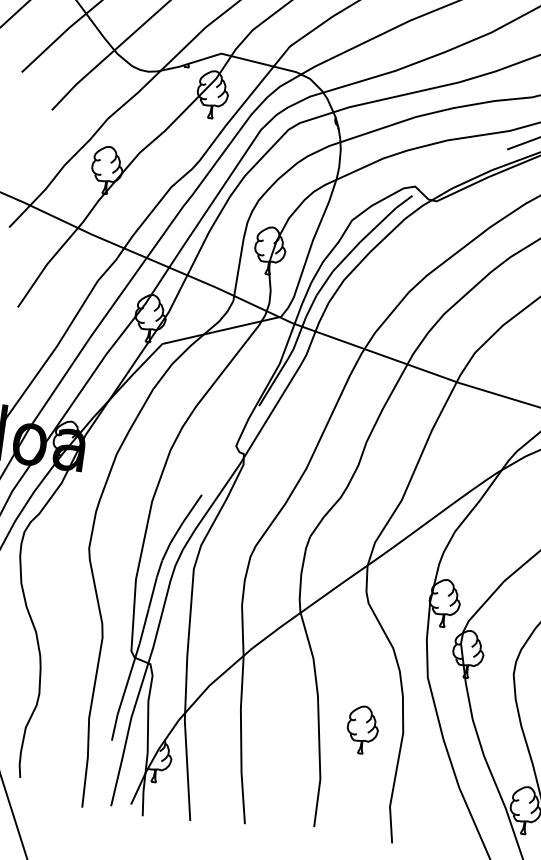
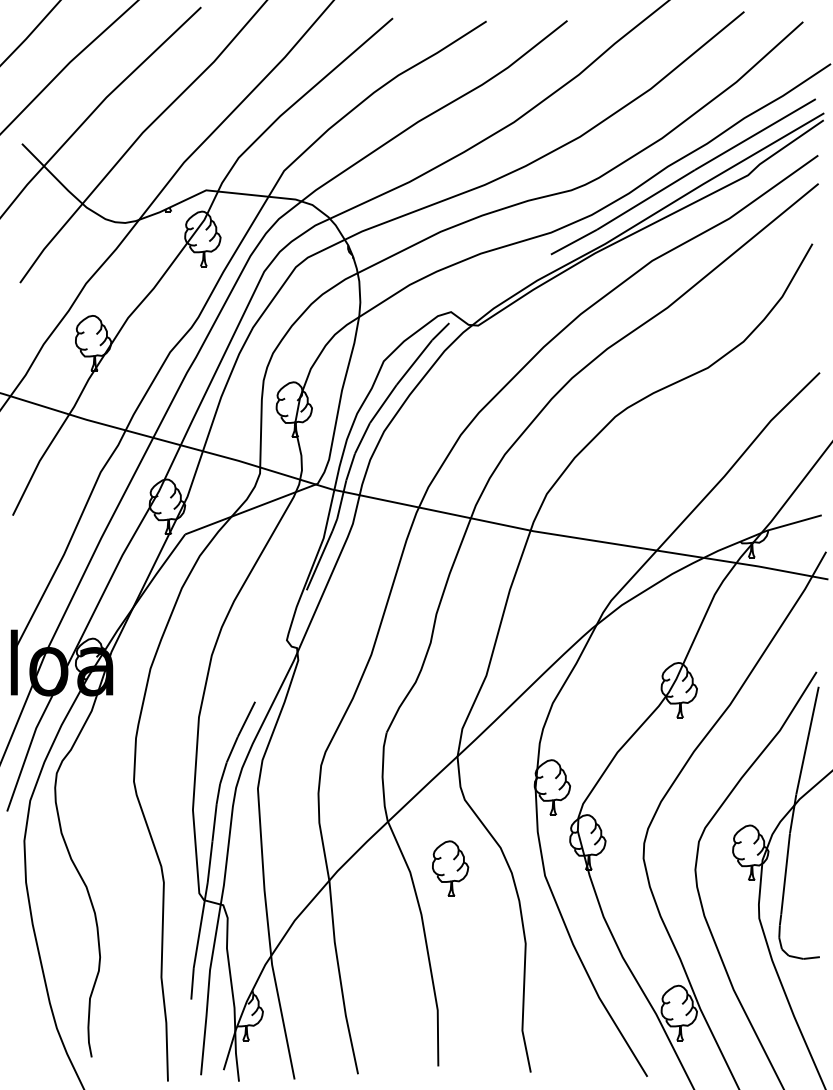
part: (362, 729) -> (450, 868), moved

